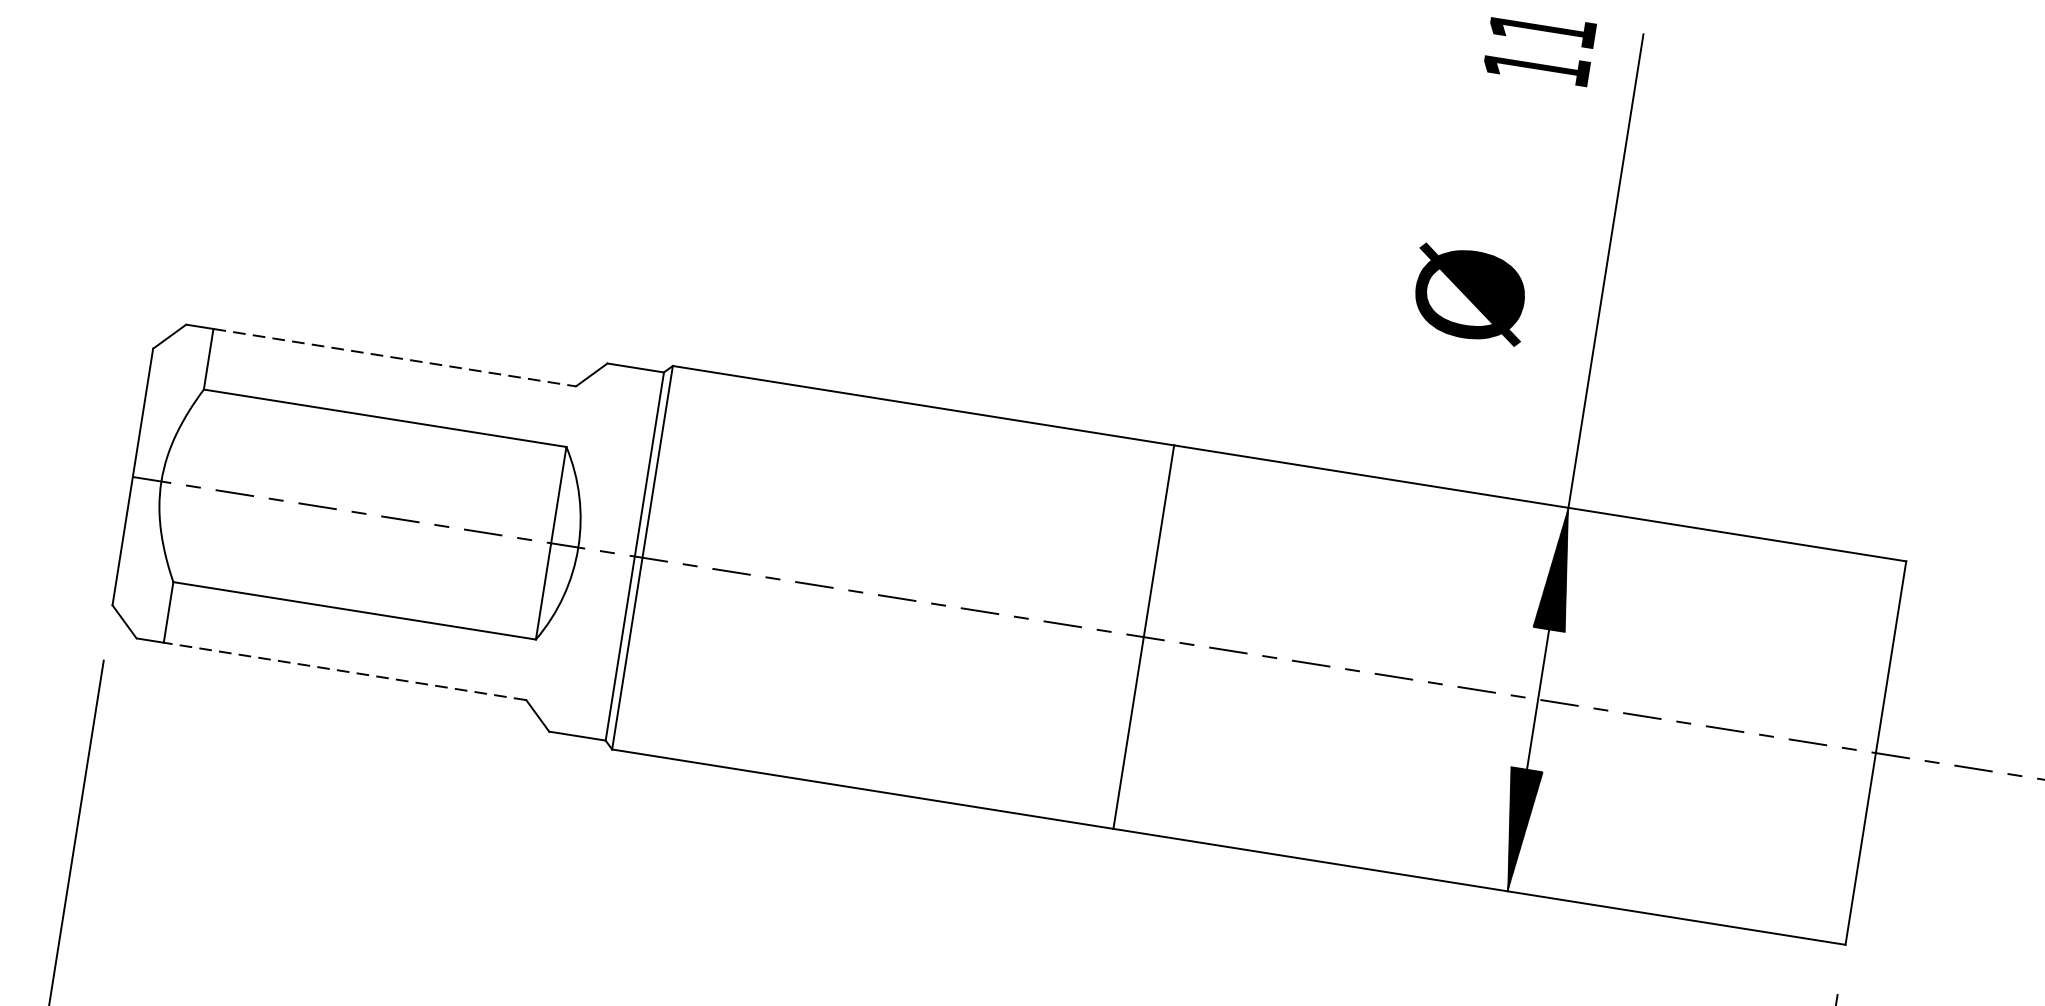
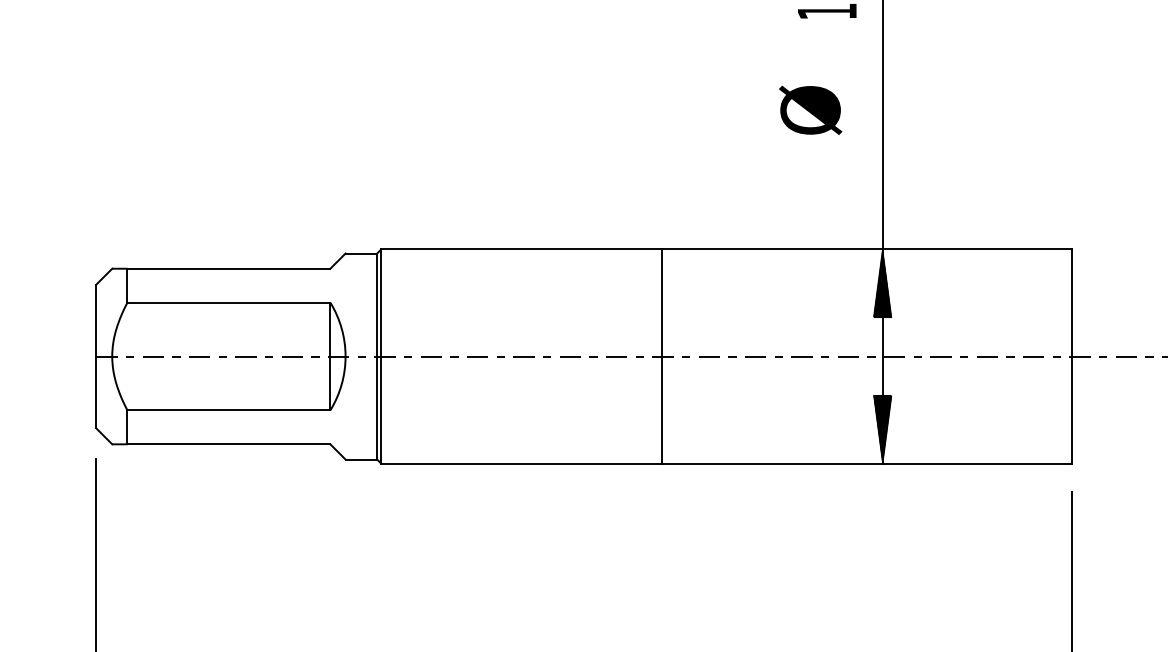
text: (1470, 293) -> (810, 109), moved
line: (395, 357) -> (229, 268), dashed -> solid
line: (344, 671) -> (228, 444), dashed -> solid

